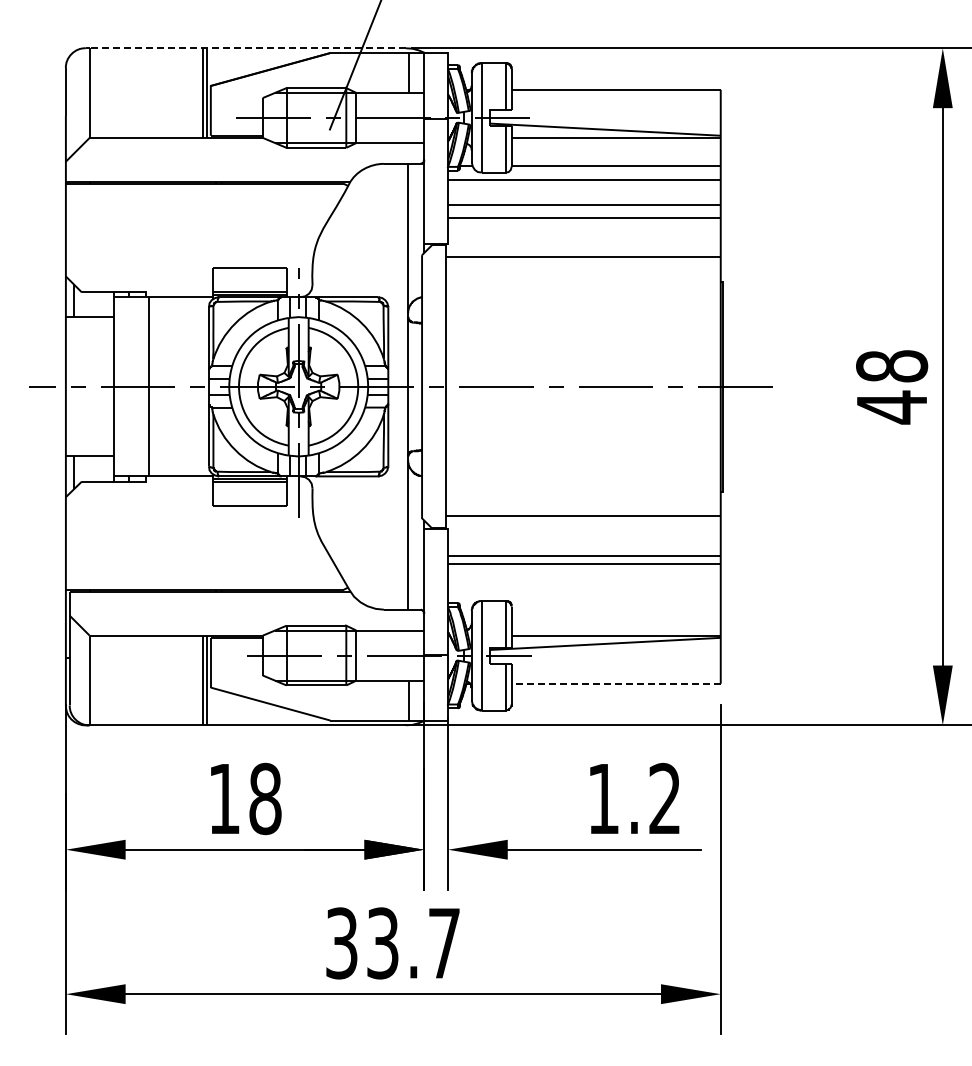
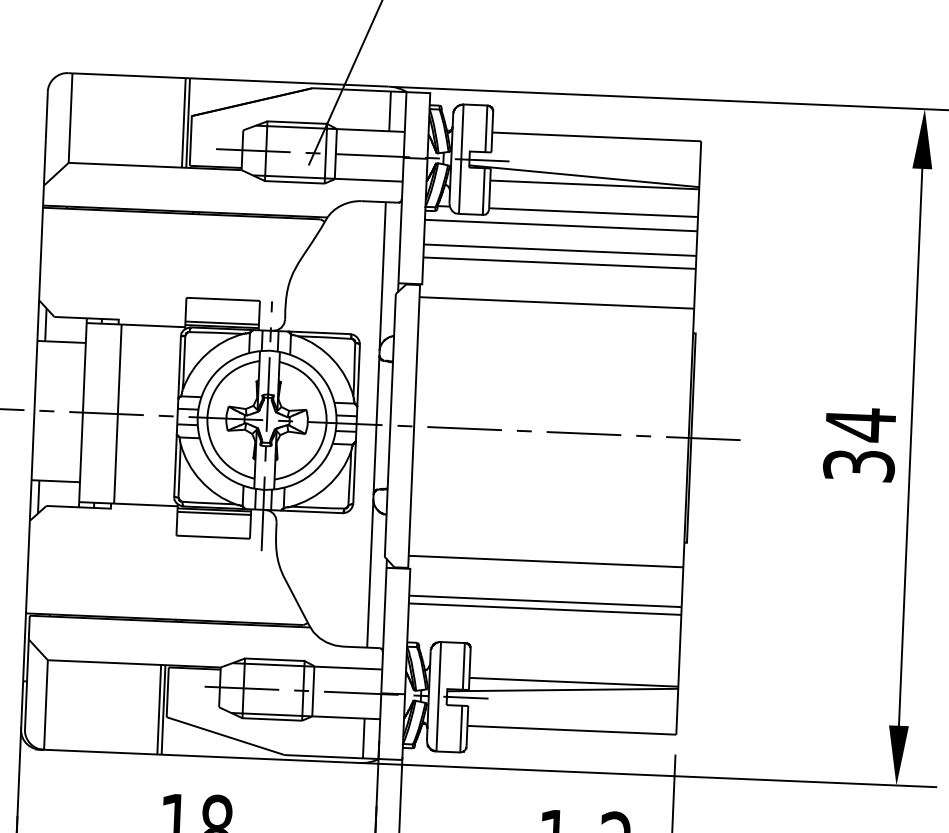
line: (247, 48) -> (230, 80), dashed -> solid
text: (892, 386) -> (860, 444), 48 -> 34
line: (616, 683) -> (572, 730), dashed -> solid

